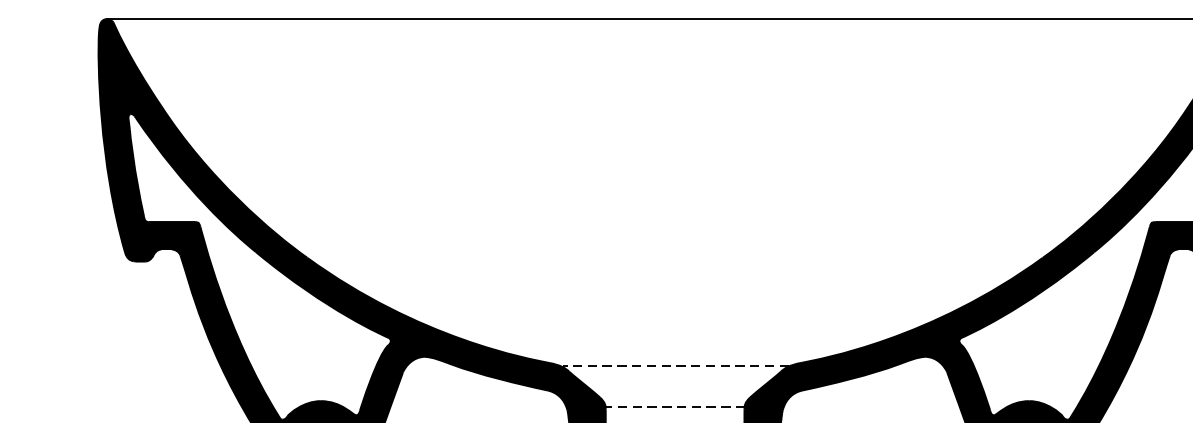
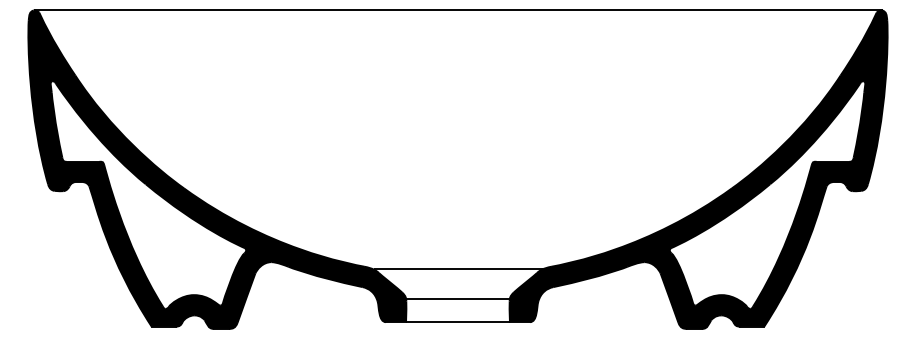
line: (675, 365) -> (458, 268), dashed -> solid
line: (675, 407) -> (458, 299), dashed -> solid

